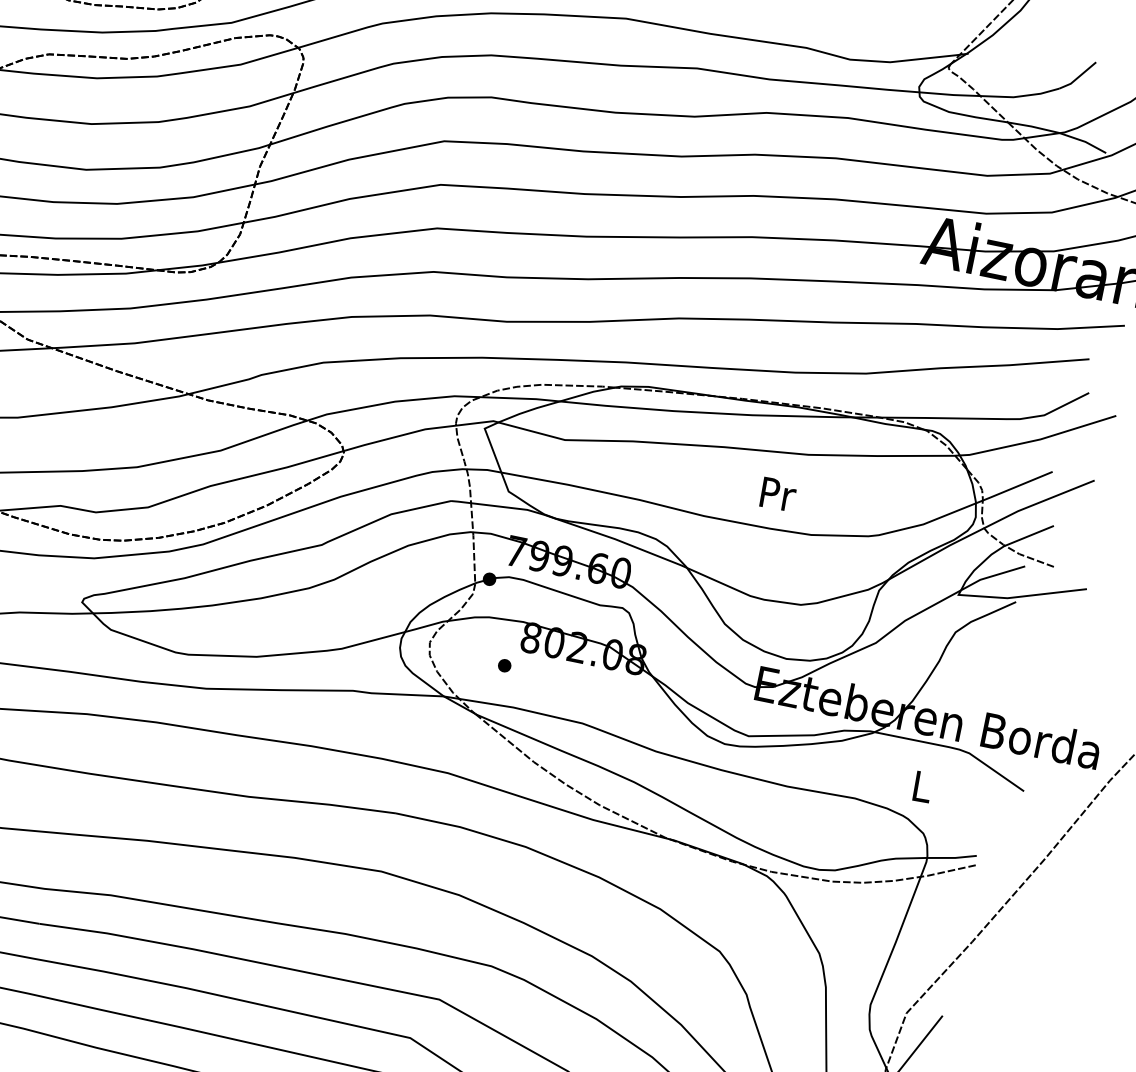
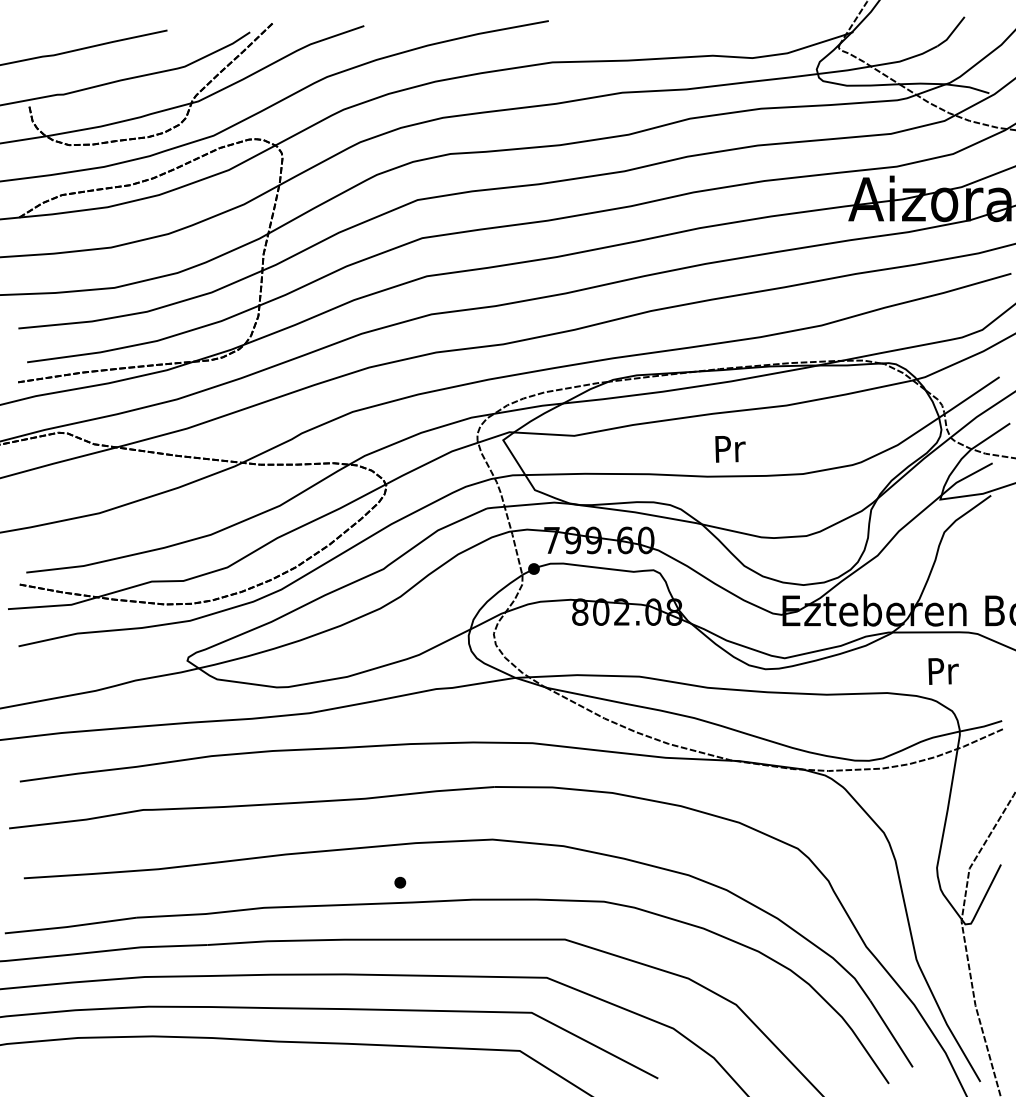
text: (778, 495) -> (730, 449), moved
part: (504, 665) -> (400, 882), moved
text: (922, 787) -> (943, 671), L -> Pr

